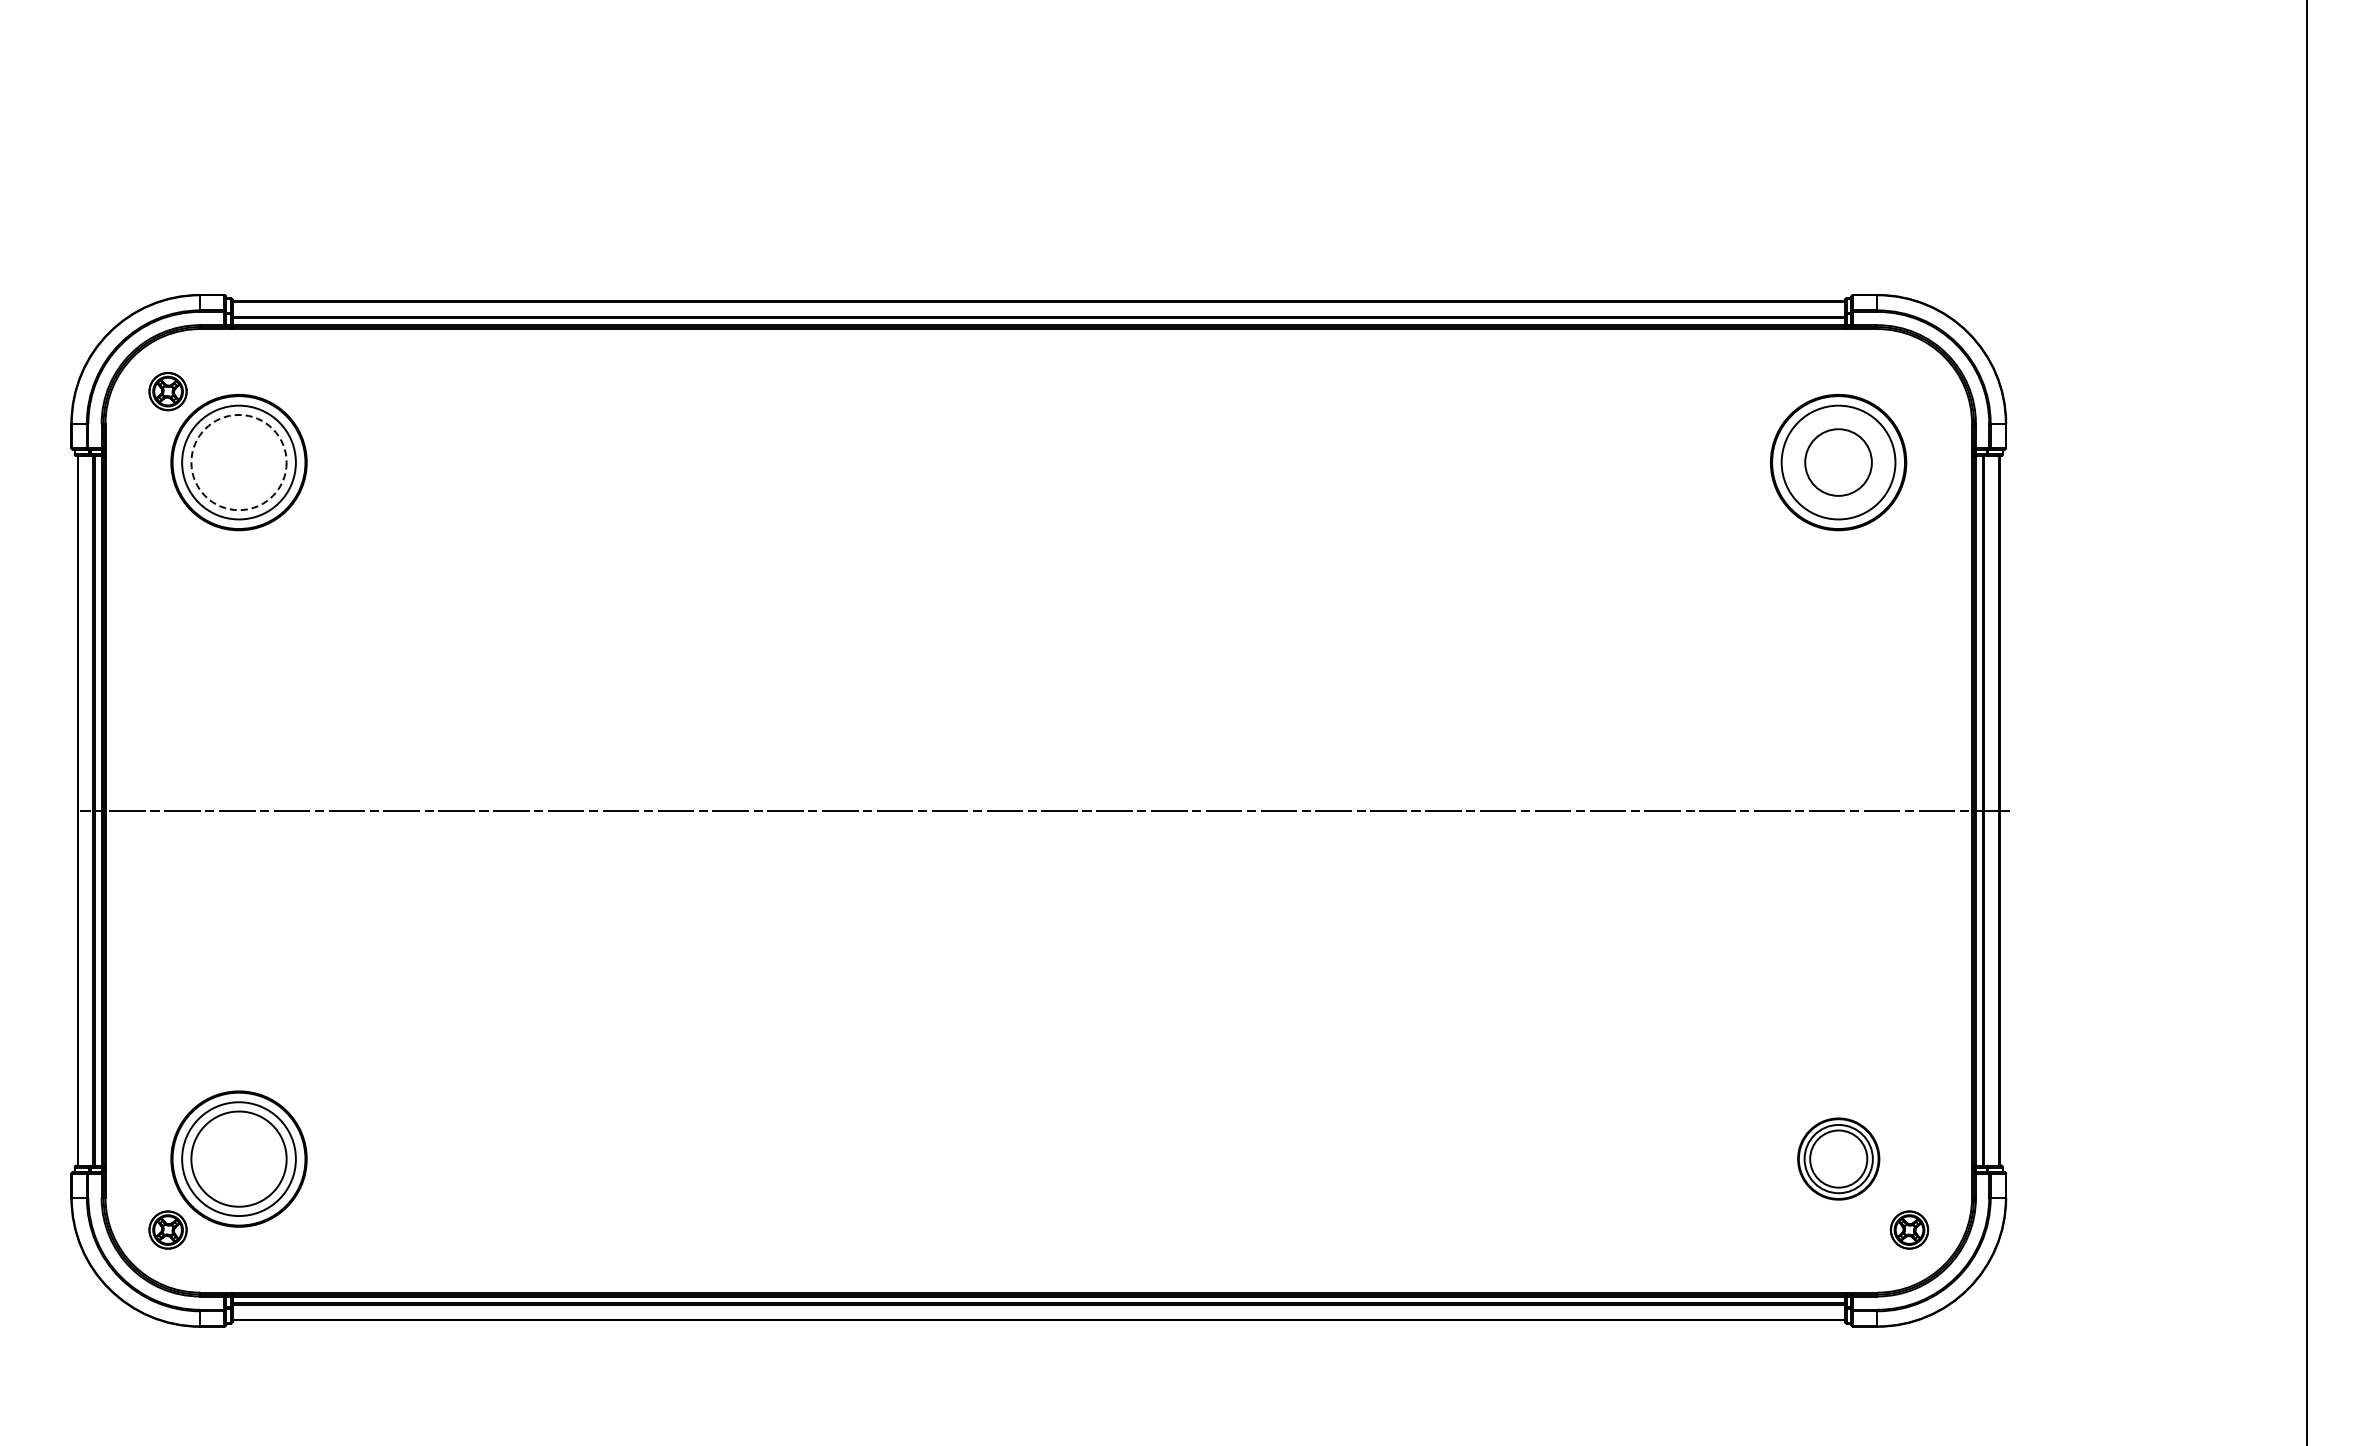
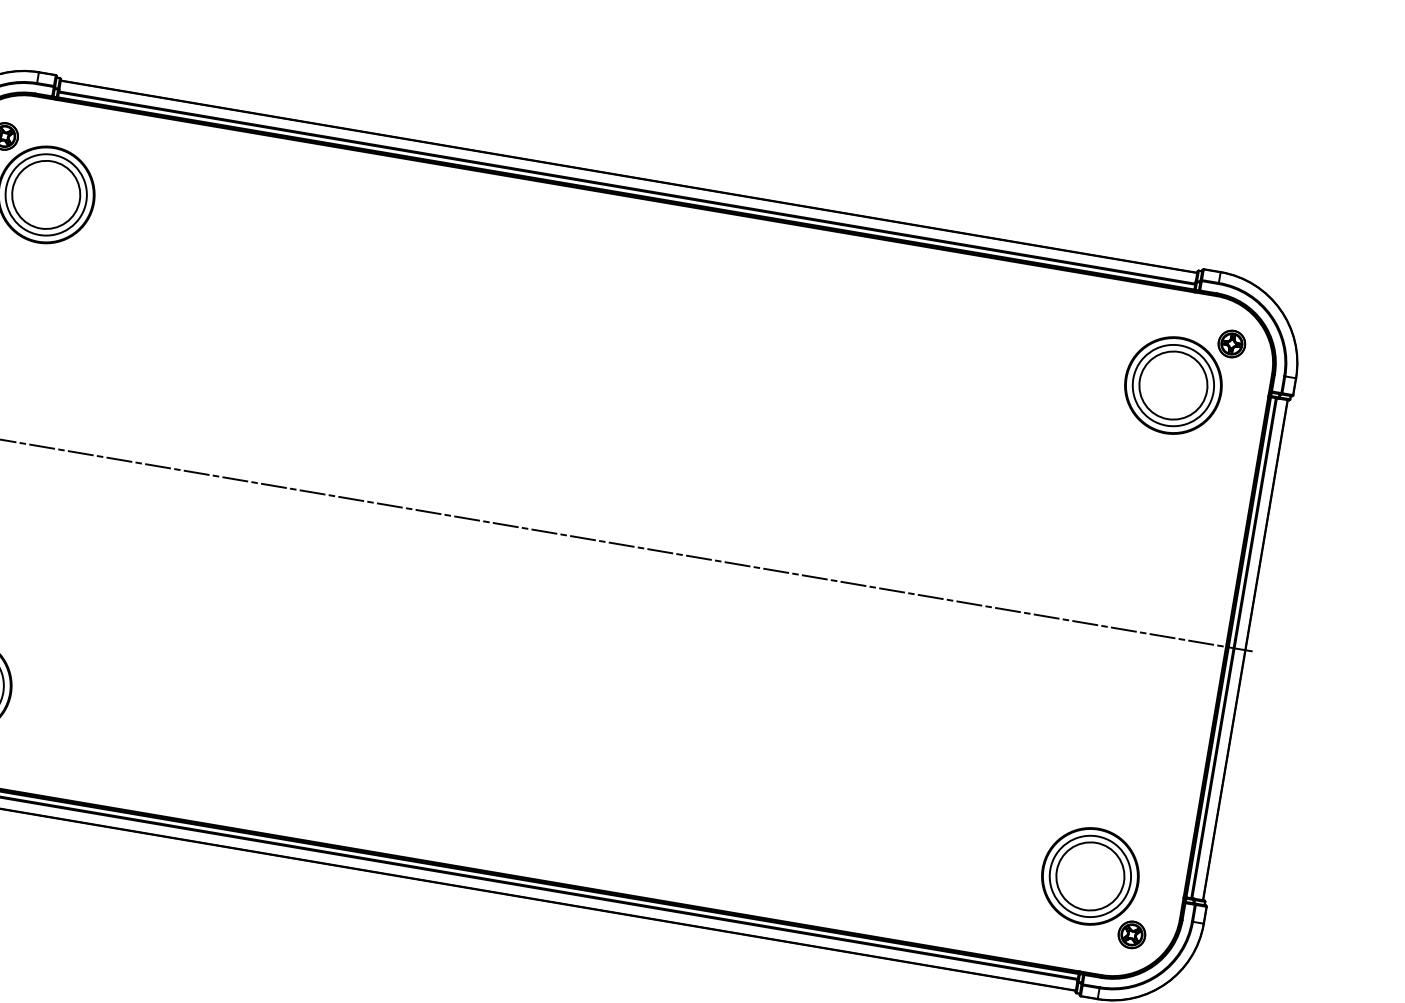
part: (1909, 391) -> (1231, 343), added
circle: (238, 462) -> (45, 194), dashed -> solid
circle: (1838, 462) -> (1173, 385), size x1.43
part: (1838, 1158) -> (1090, 875), size x1.67

